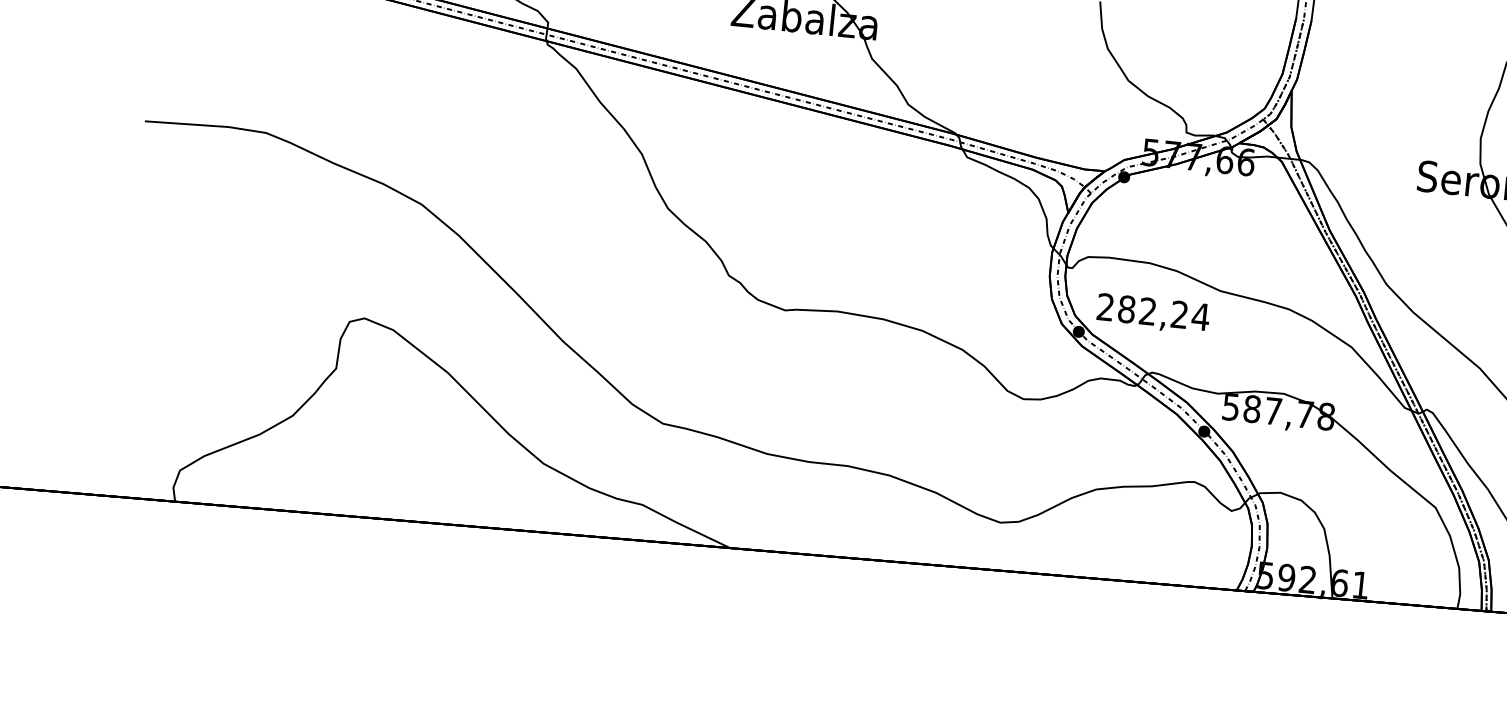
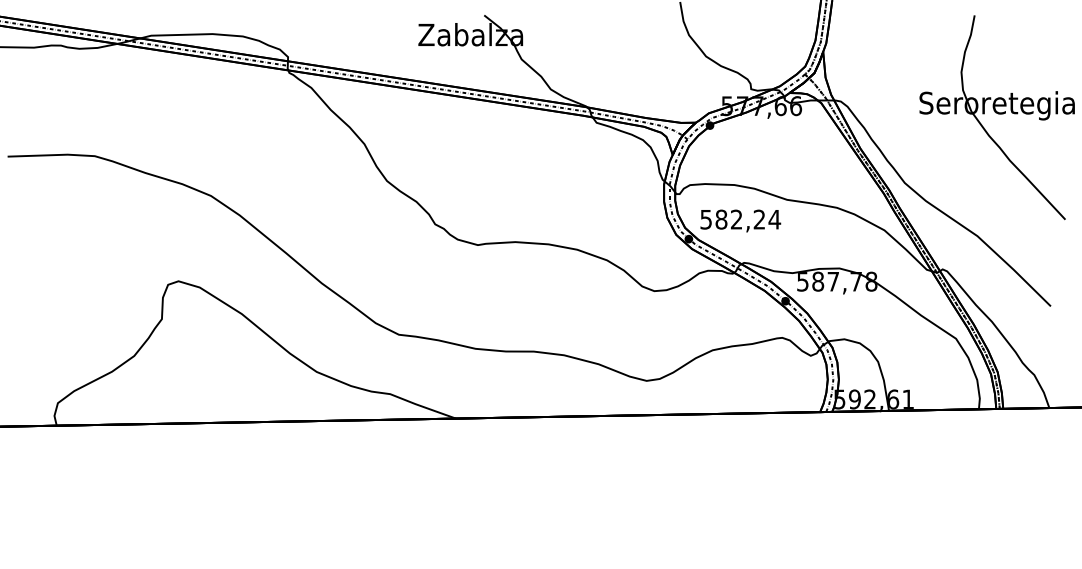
text: (1104, 306) -> (705, 219), 282,24 -> 582,24

